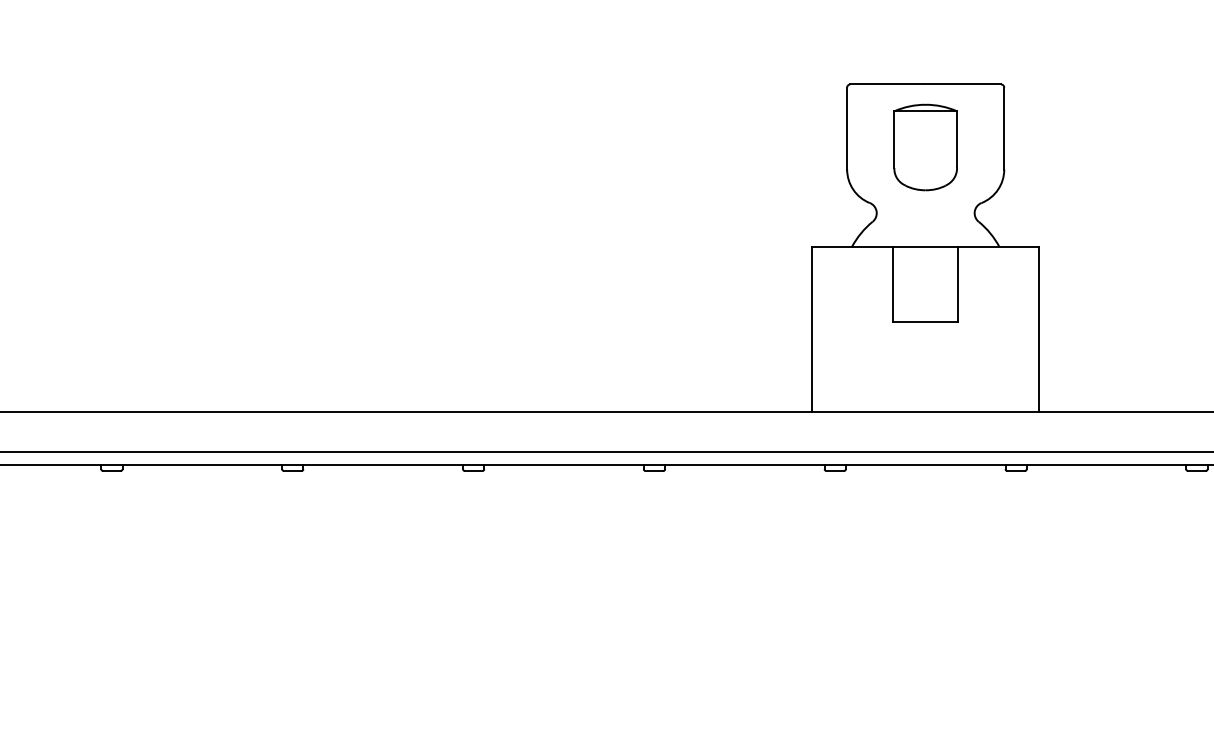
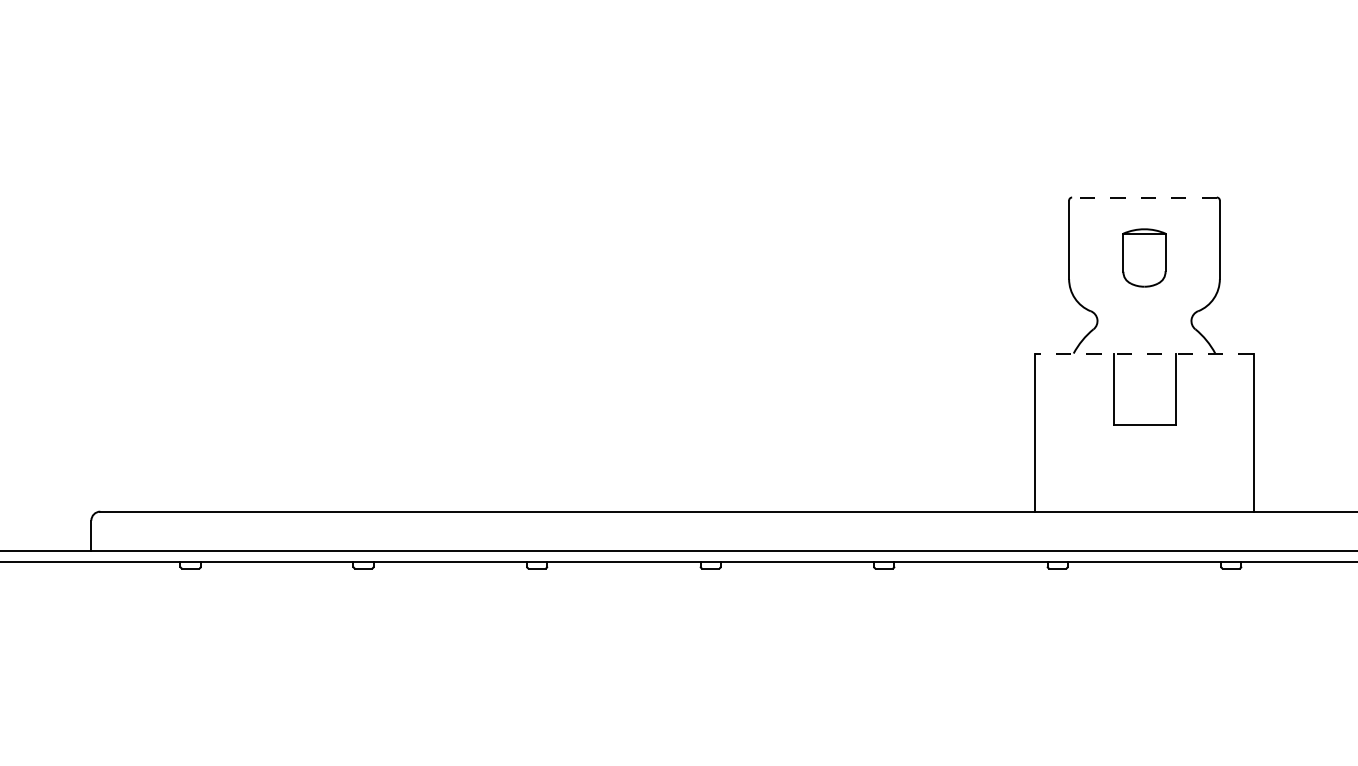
line: (925, 84) -> (1144, 197), solid -> dashed
part: (925, 146) -> (1144, 257), size x0.7
line: (924, 247) -> (1143, 353), solid -> dashed

